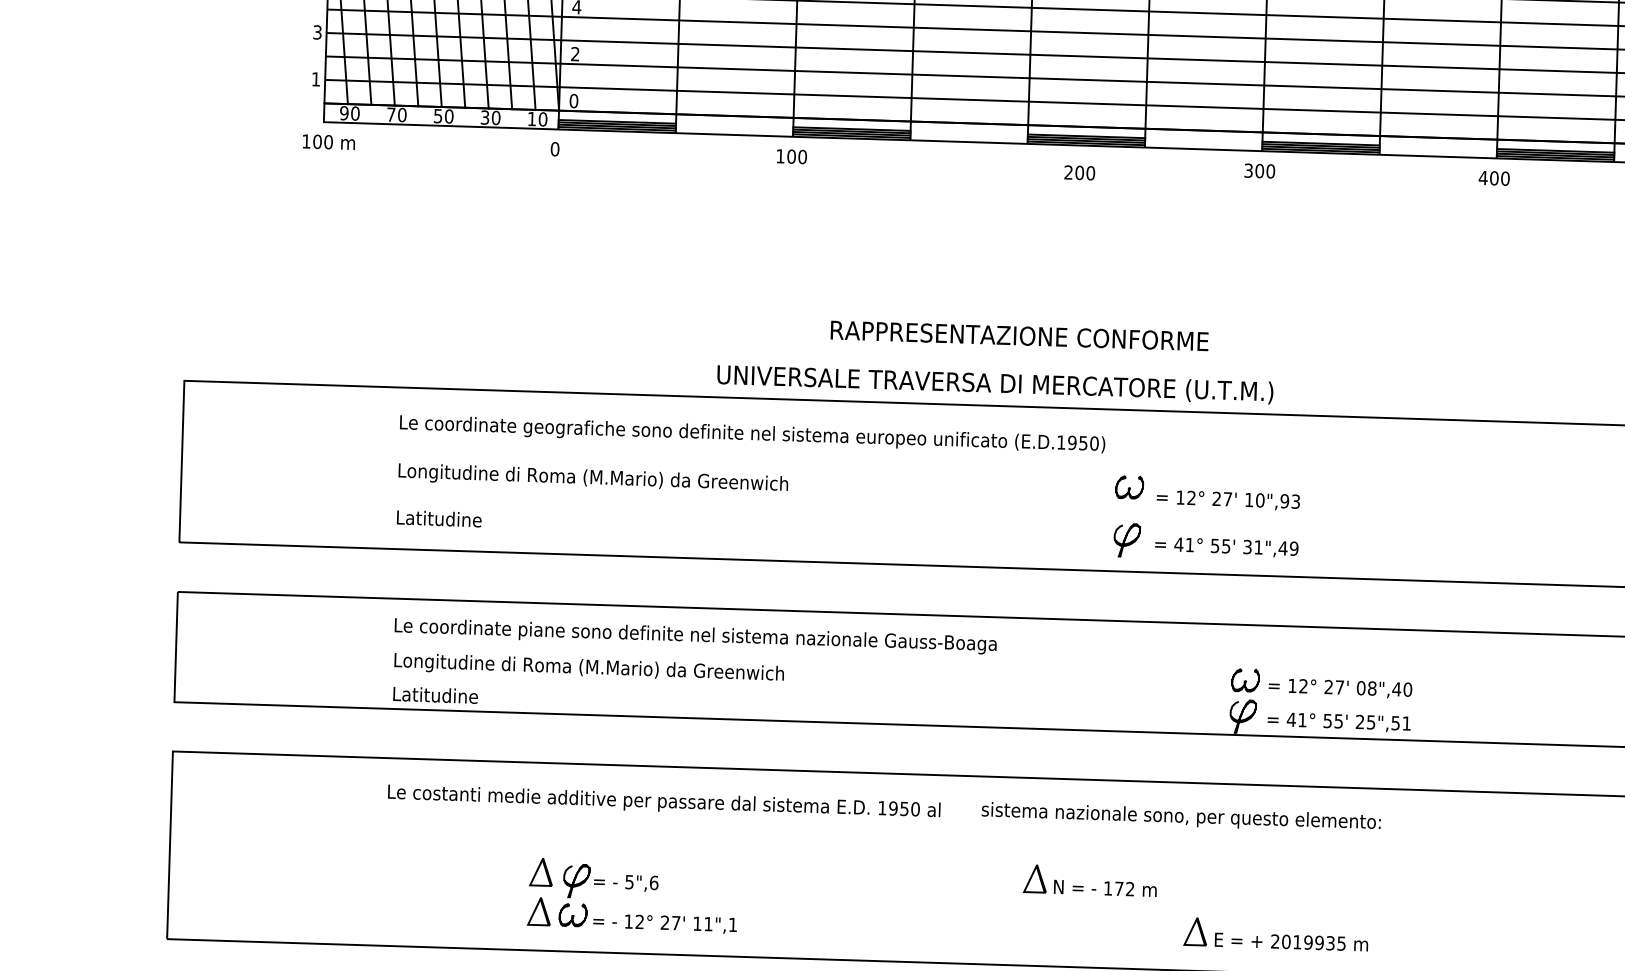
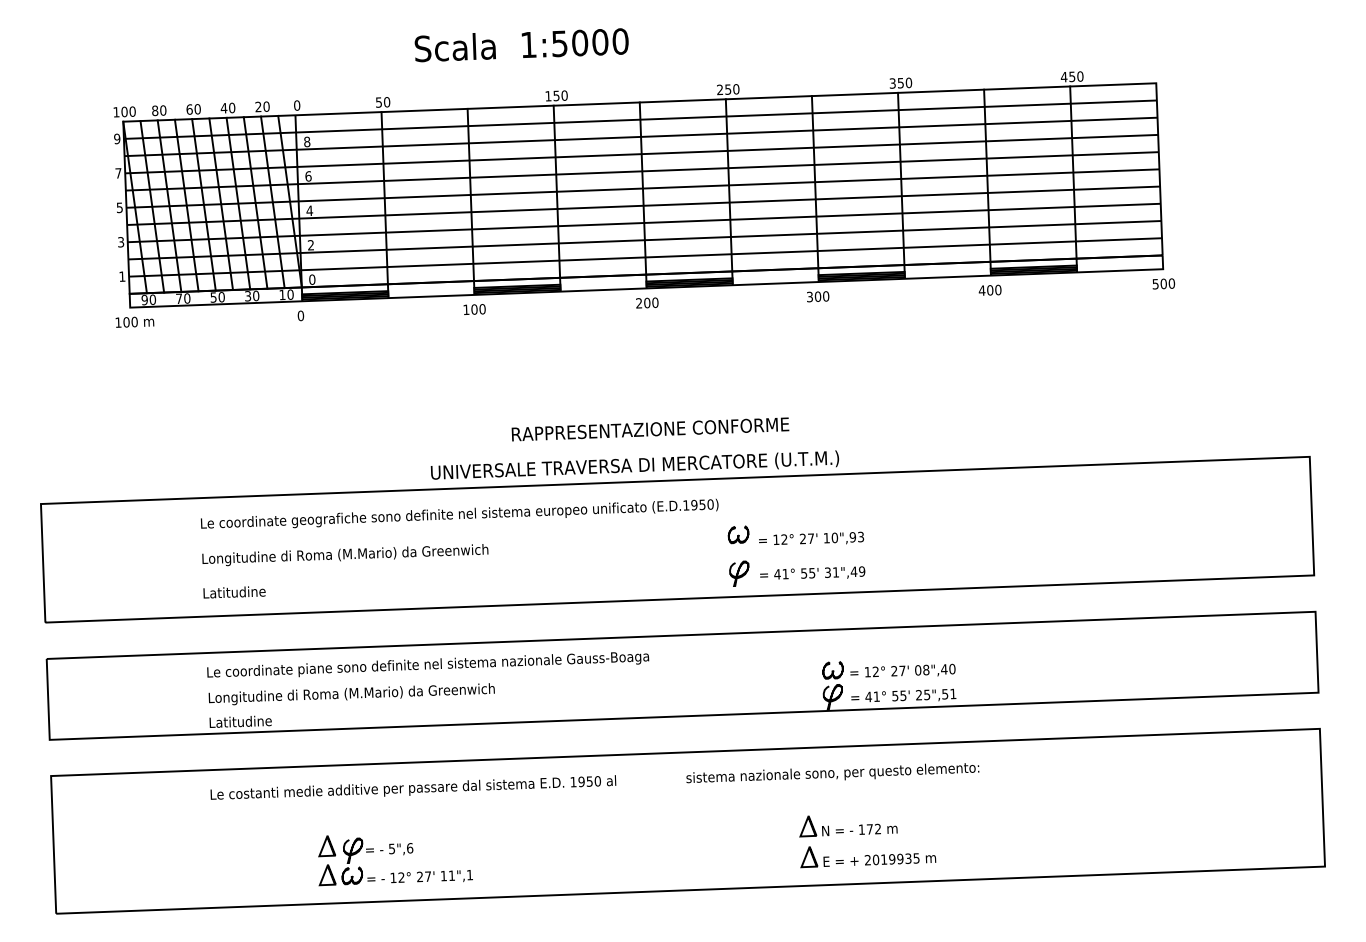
text: (1080, 172) -> (647, 302), moved
text: (1180, 816) -> (832, 773), moved
part: (1090, 882) -> (848, 826), moved

